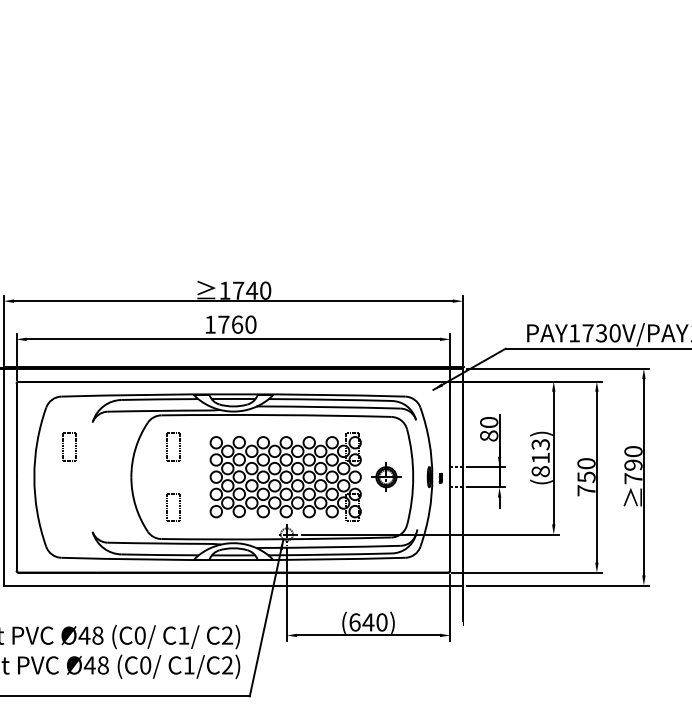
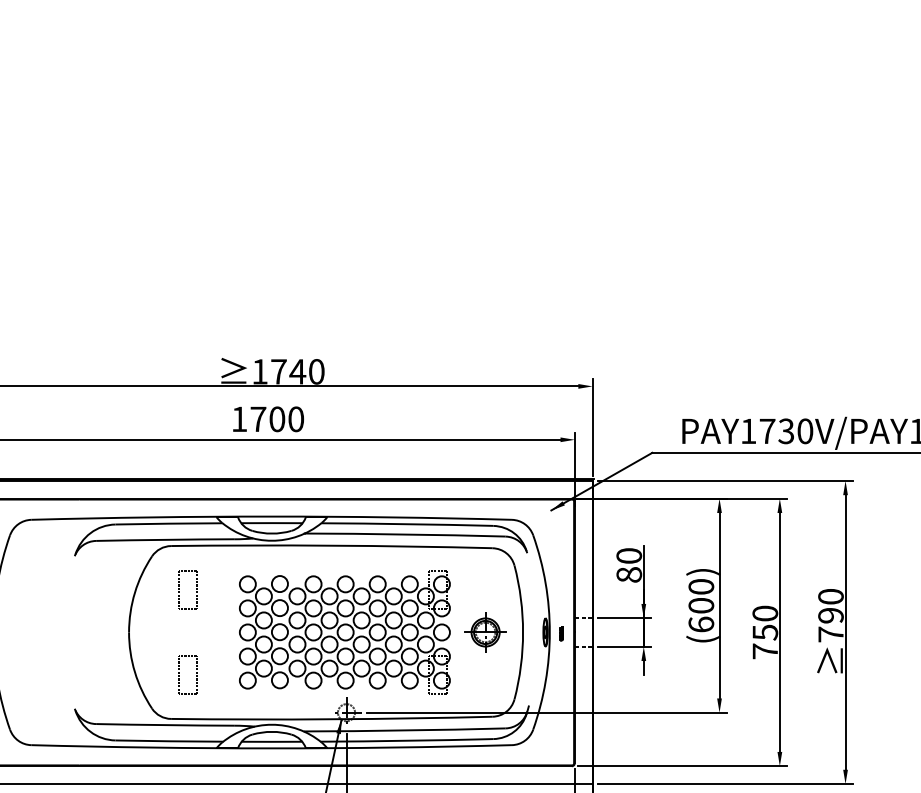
text: (237, 324) -> (277, 419), 1760 -> 1700
part: (69, 446) -> (42, 589), removed
text: (540, 458) -> (700, 606), (813) -> (600)

